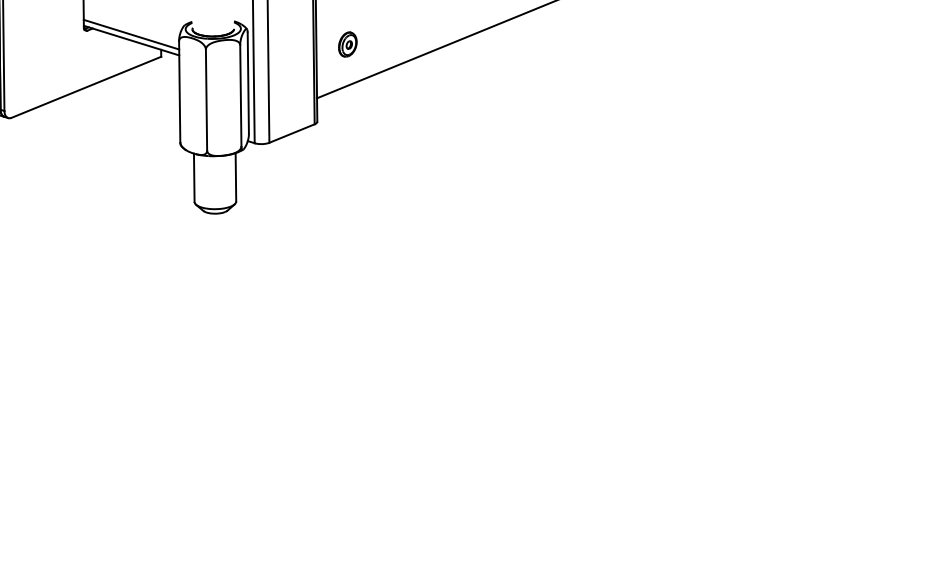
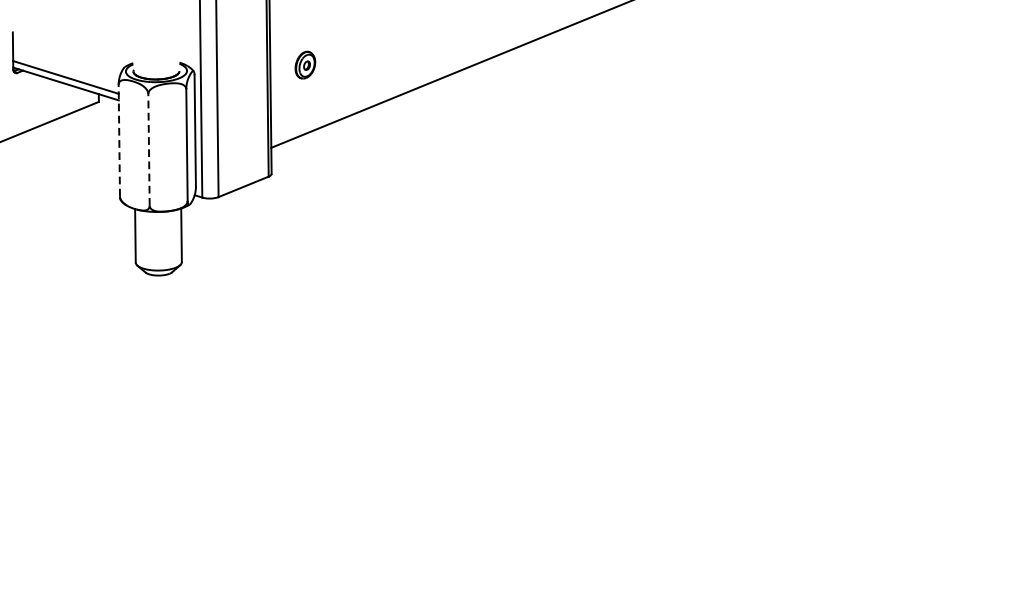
part: (347, 44) -> (305, 65), moved
line: (179, 91) -> (119, 140), solid -> dashed
line: (206, 99) -> (148, 149), solid -> dashed

